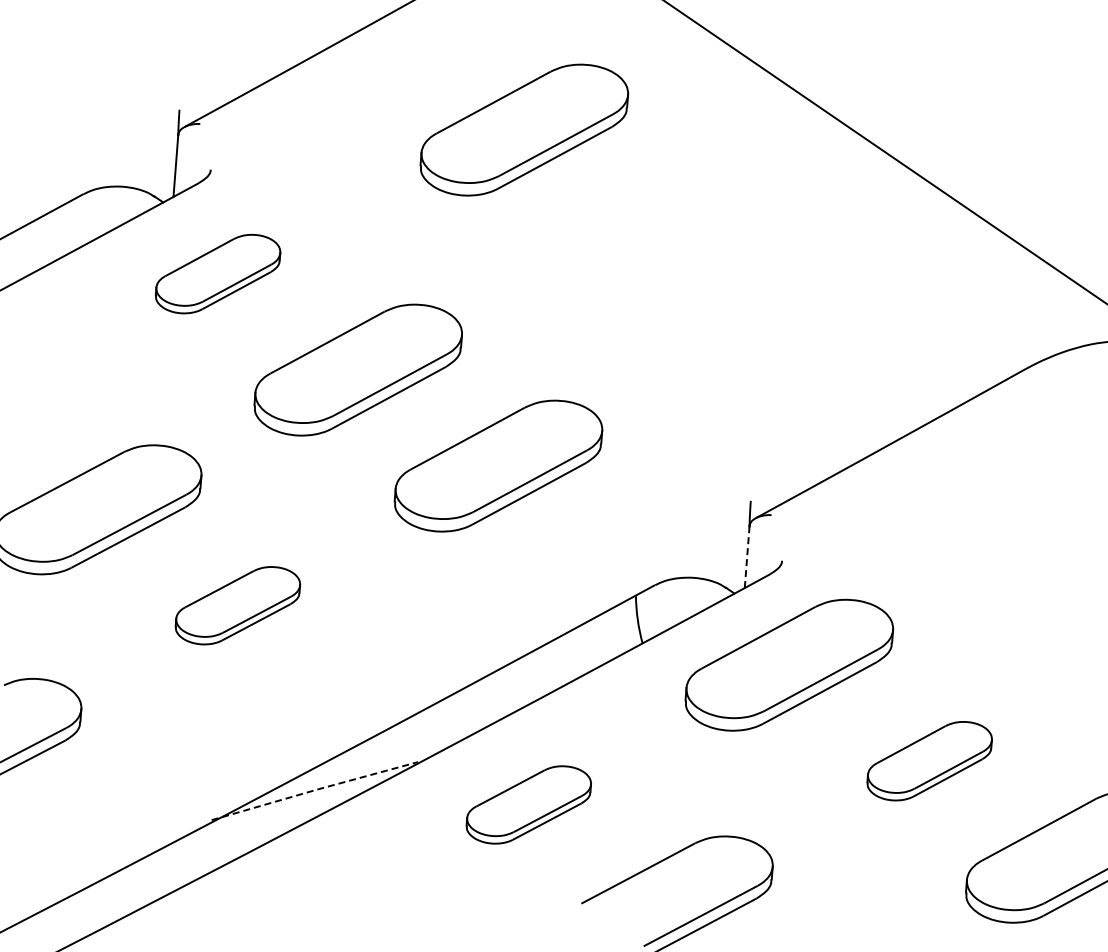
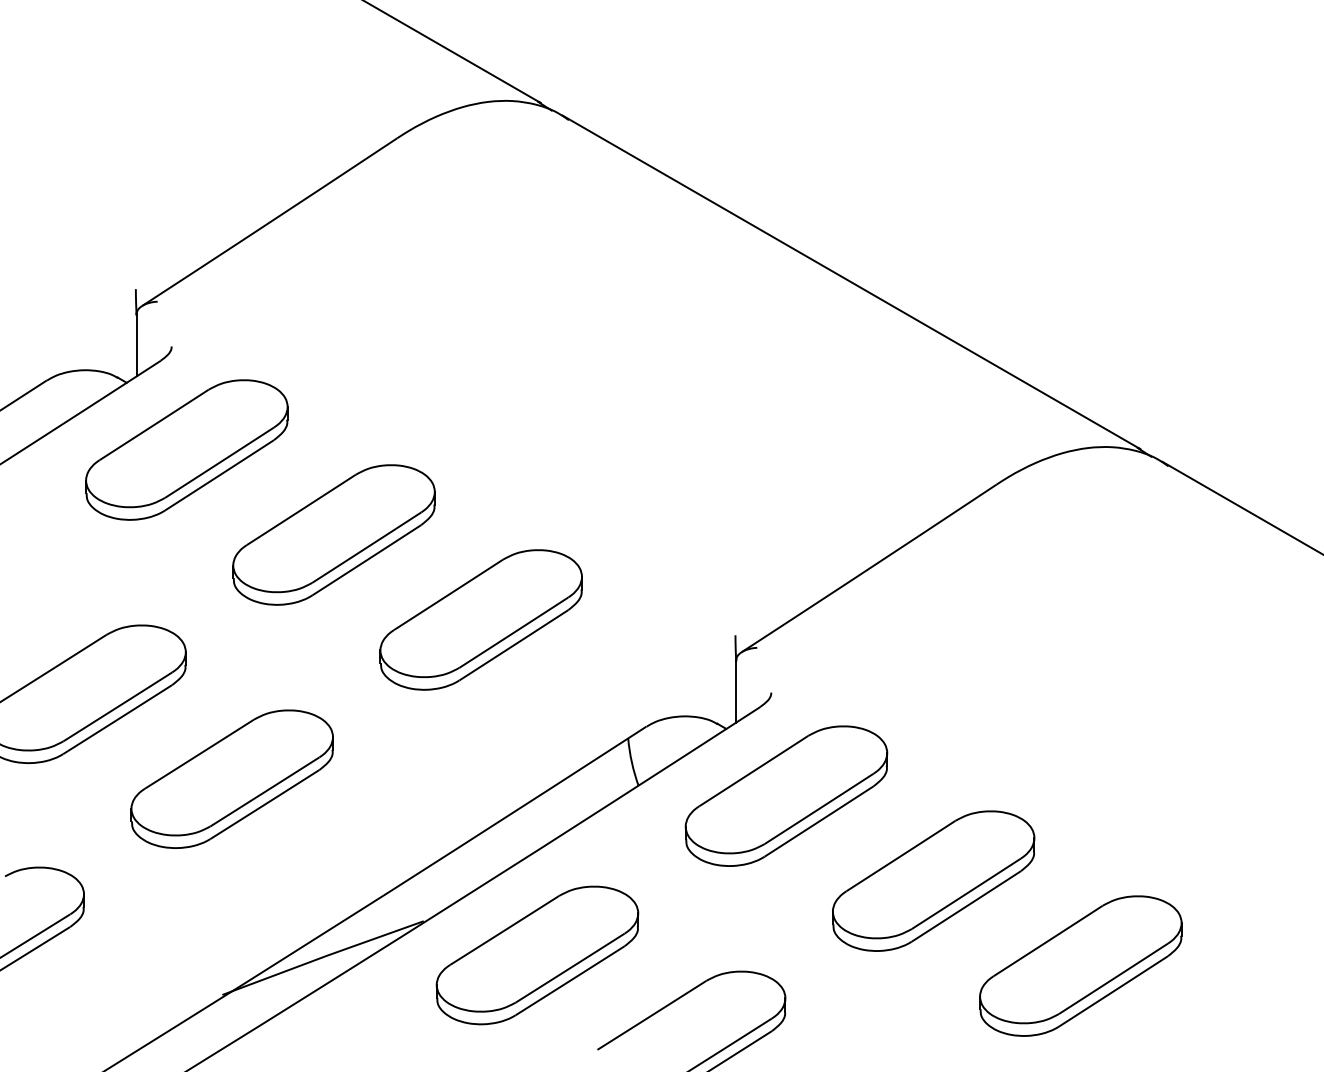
part: (523, 129) -> (480, 282), removed
part: (217, 273) -> (186, 449), size x1.67
line: (747, 557) -> (736, 691), dashed -> solid
part: (237, 605) -> (231, 778), size x1.67
part: (929, 760) -> (933, 880), size x1.67
line: (315, 790) -> (323, 957), dashed -> solid
part: (528, 804) -> (537, 955), size x1.67

